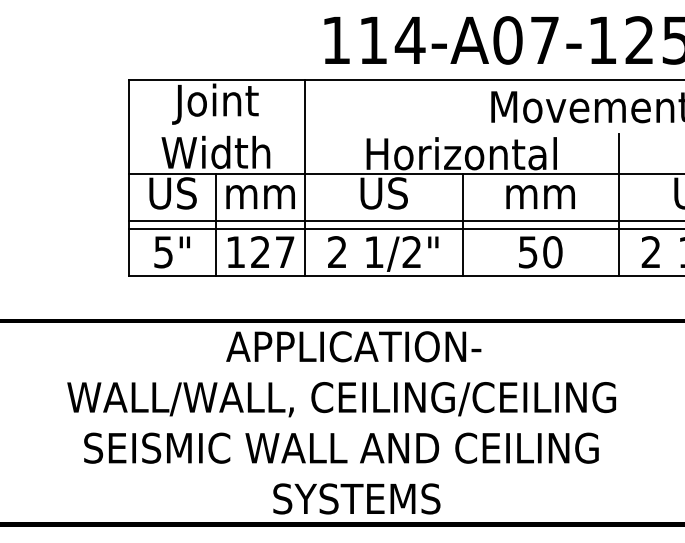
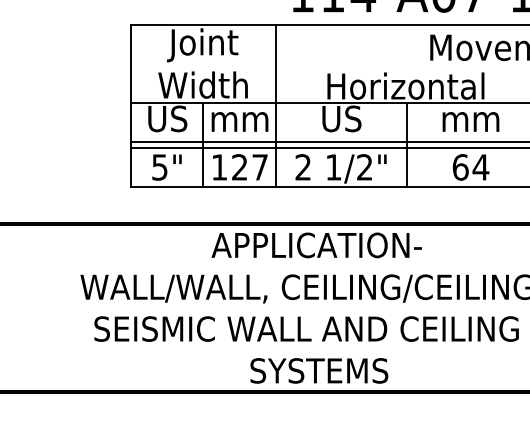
text: (540, 252) -> (470, 167), 50 -> 64

